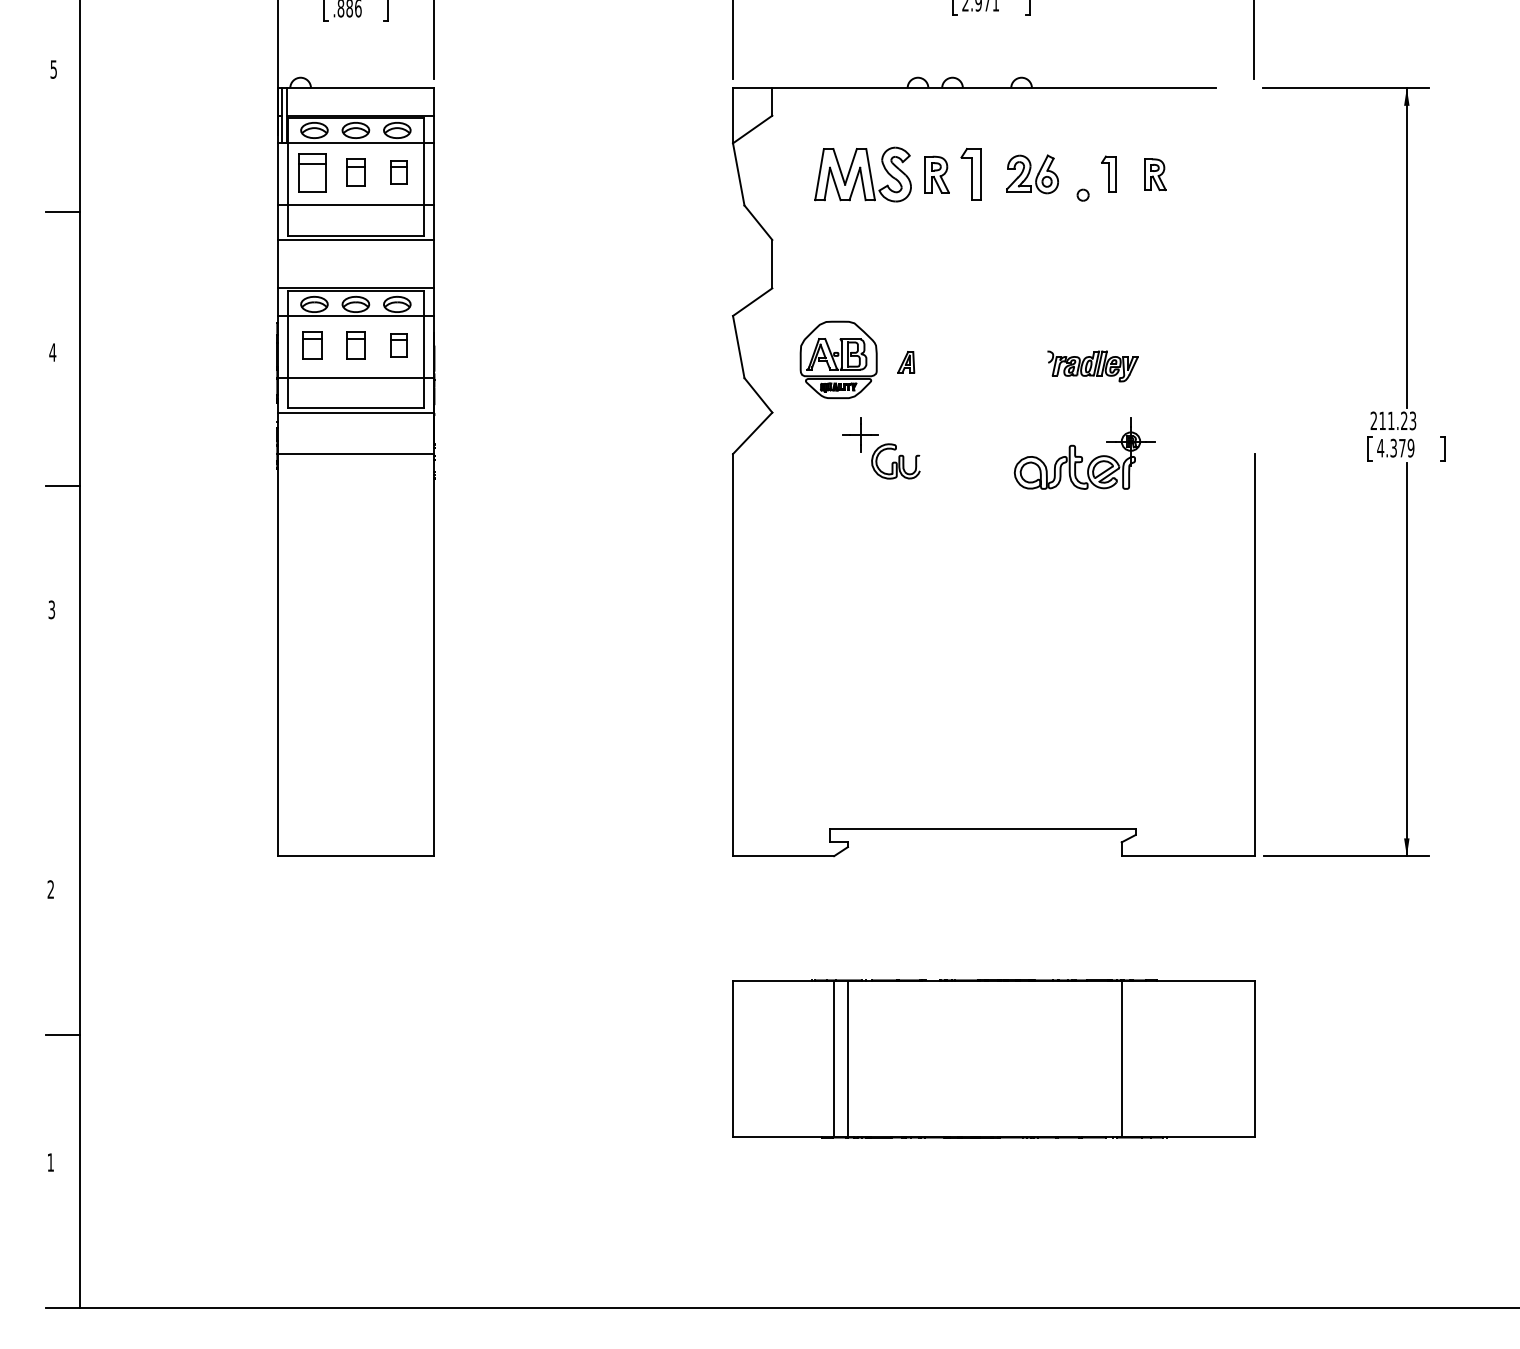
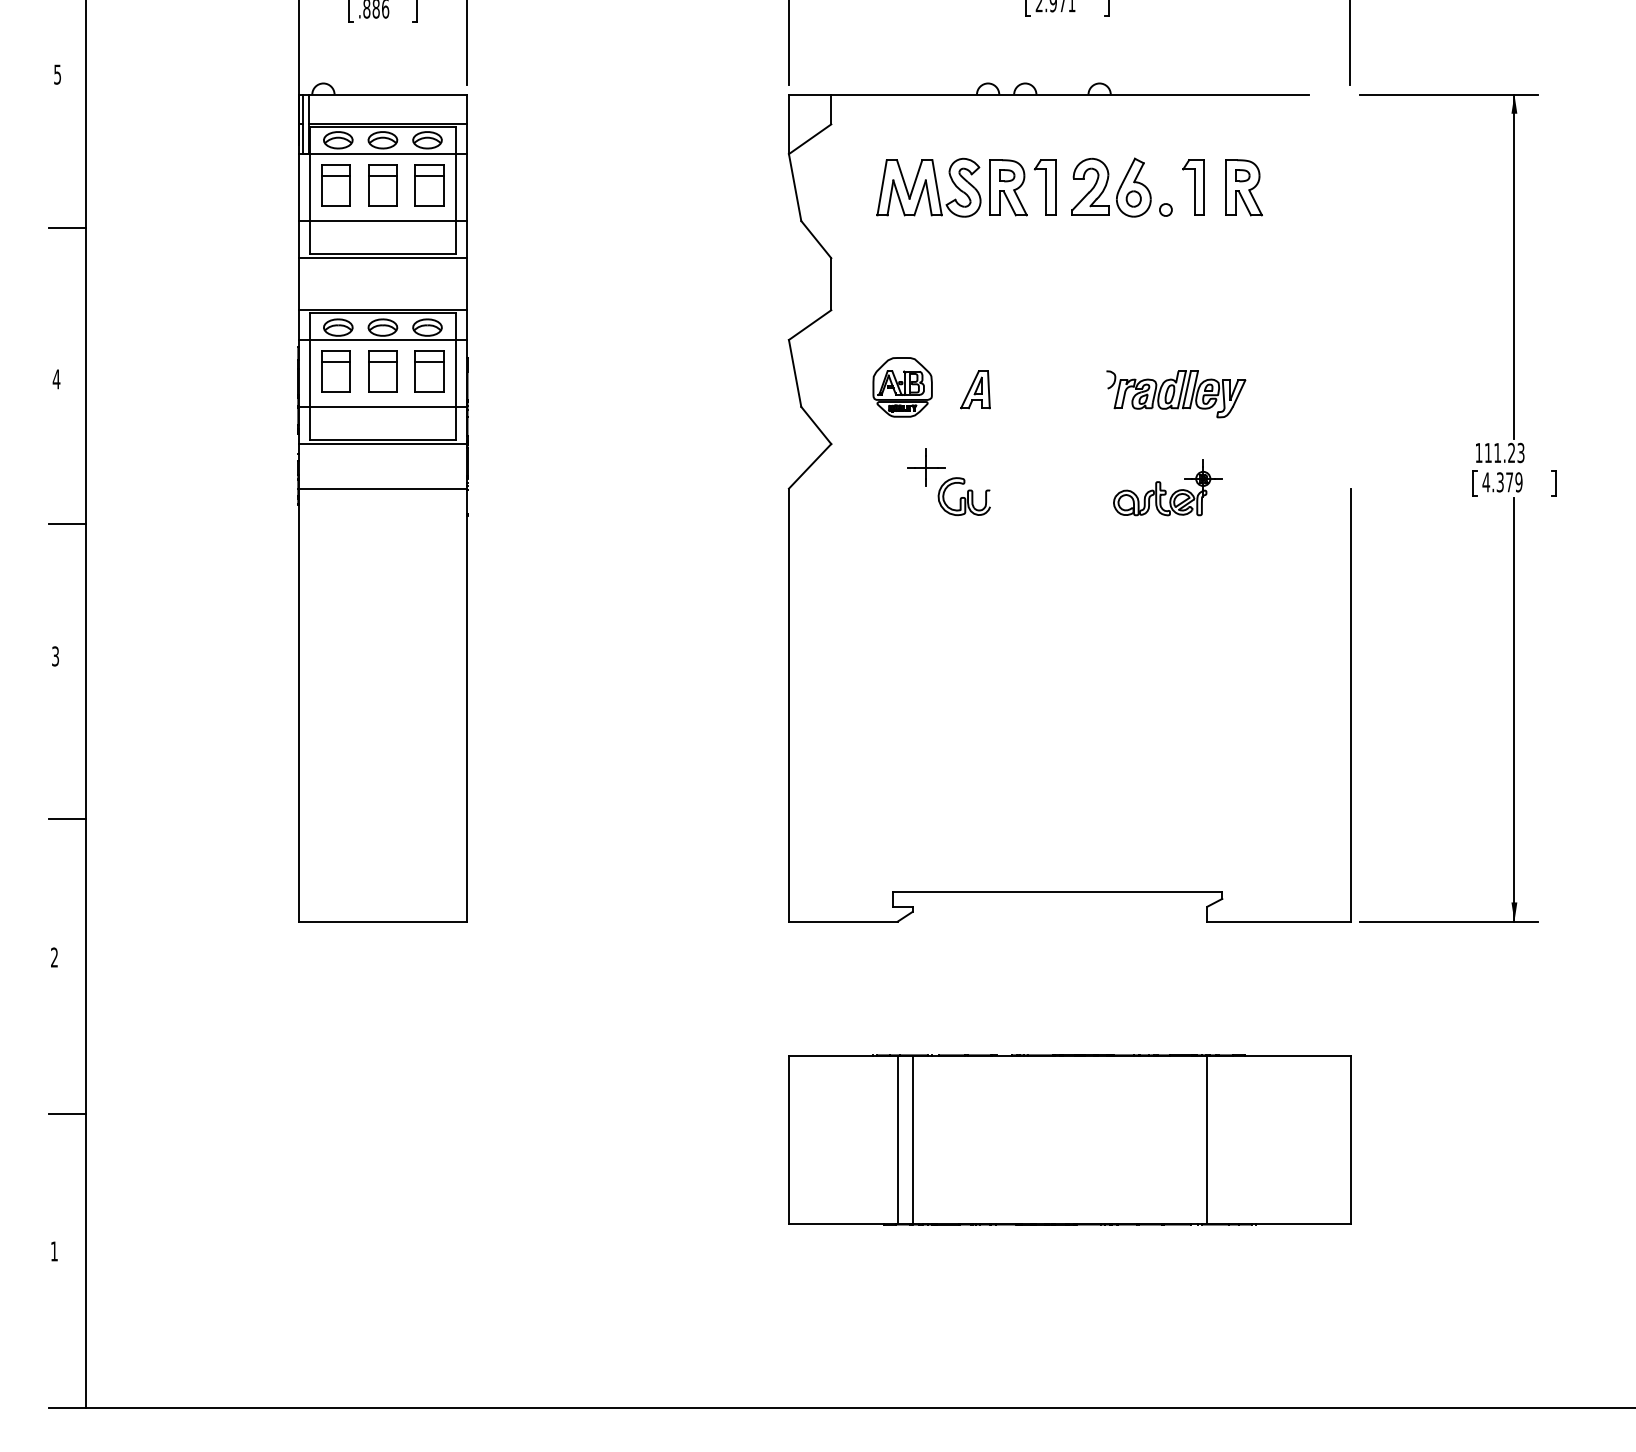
part: (355, 172) -> (382, 185), size x1.43
part: (399, 172) -> (429, 185), size x1.67
part: (936, 174) -> (1008, 187), size x1.43
part: (1032, 174) -> (1111, 187), size x1.43
part: (1108, 174) -> (1193, 187), size x1.43
part: (1155, 174) -> (1243, 187), size x1.67
part: (311, 345) -> (335, 371), size x1.43
part: (355, 345) -> (382, 371), size x1.43
part: (399, 345) -> (429, 371), size x1.67
part: (838, 360) -> (902, 387), size x0.71
part: (906, 361) -> (975, 389), size x1.67
part: (1092, 366) -> (1176, 394), size x1.43
text: (1373, 420) -> (1478, 452), 211.23 -> 111.23
part: (1084, 452) -> (1167, 487), size x0.71
line: (62, 760) -> (67, 818), added

